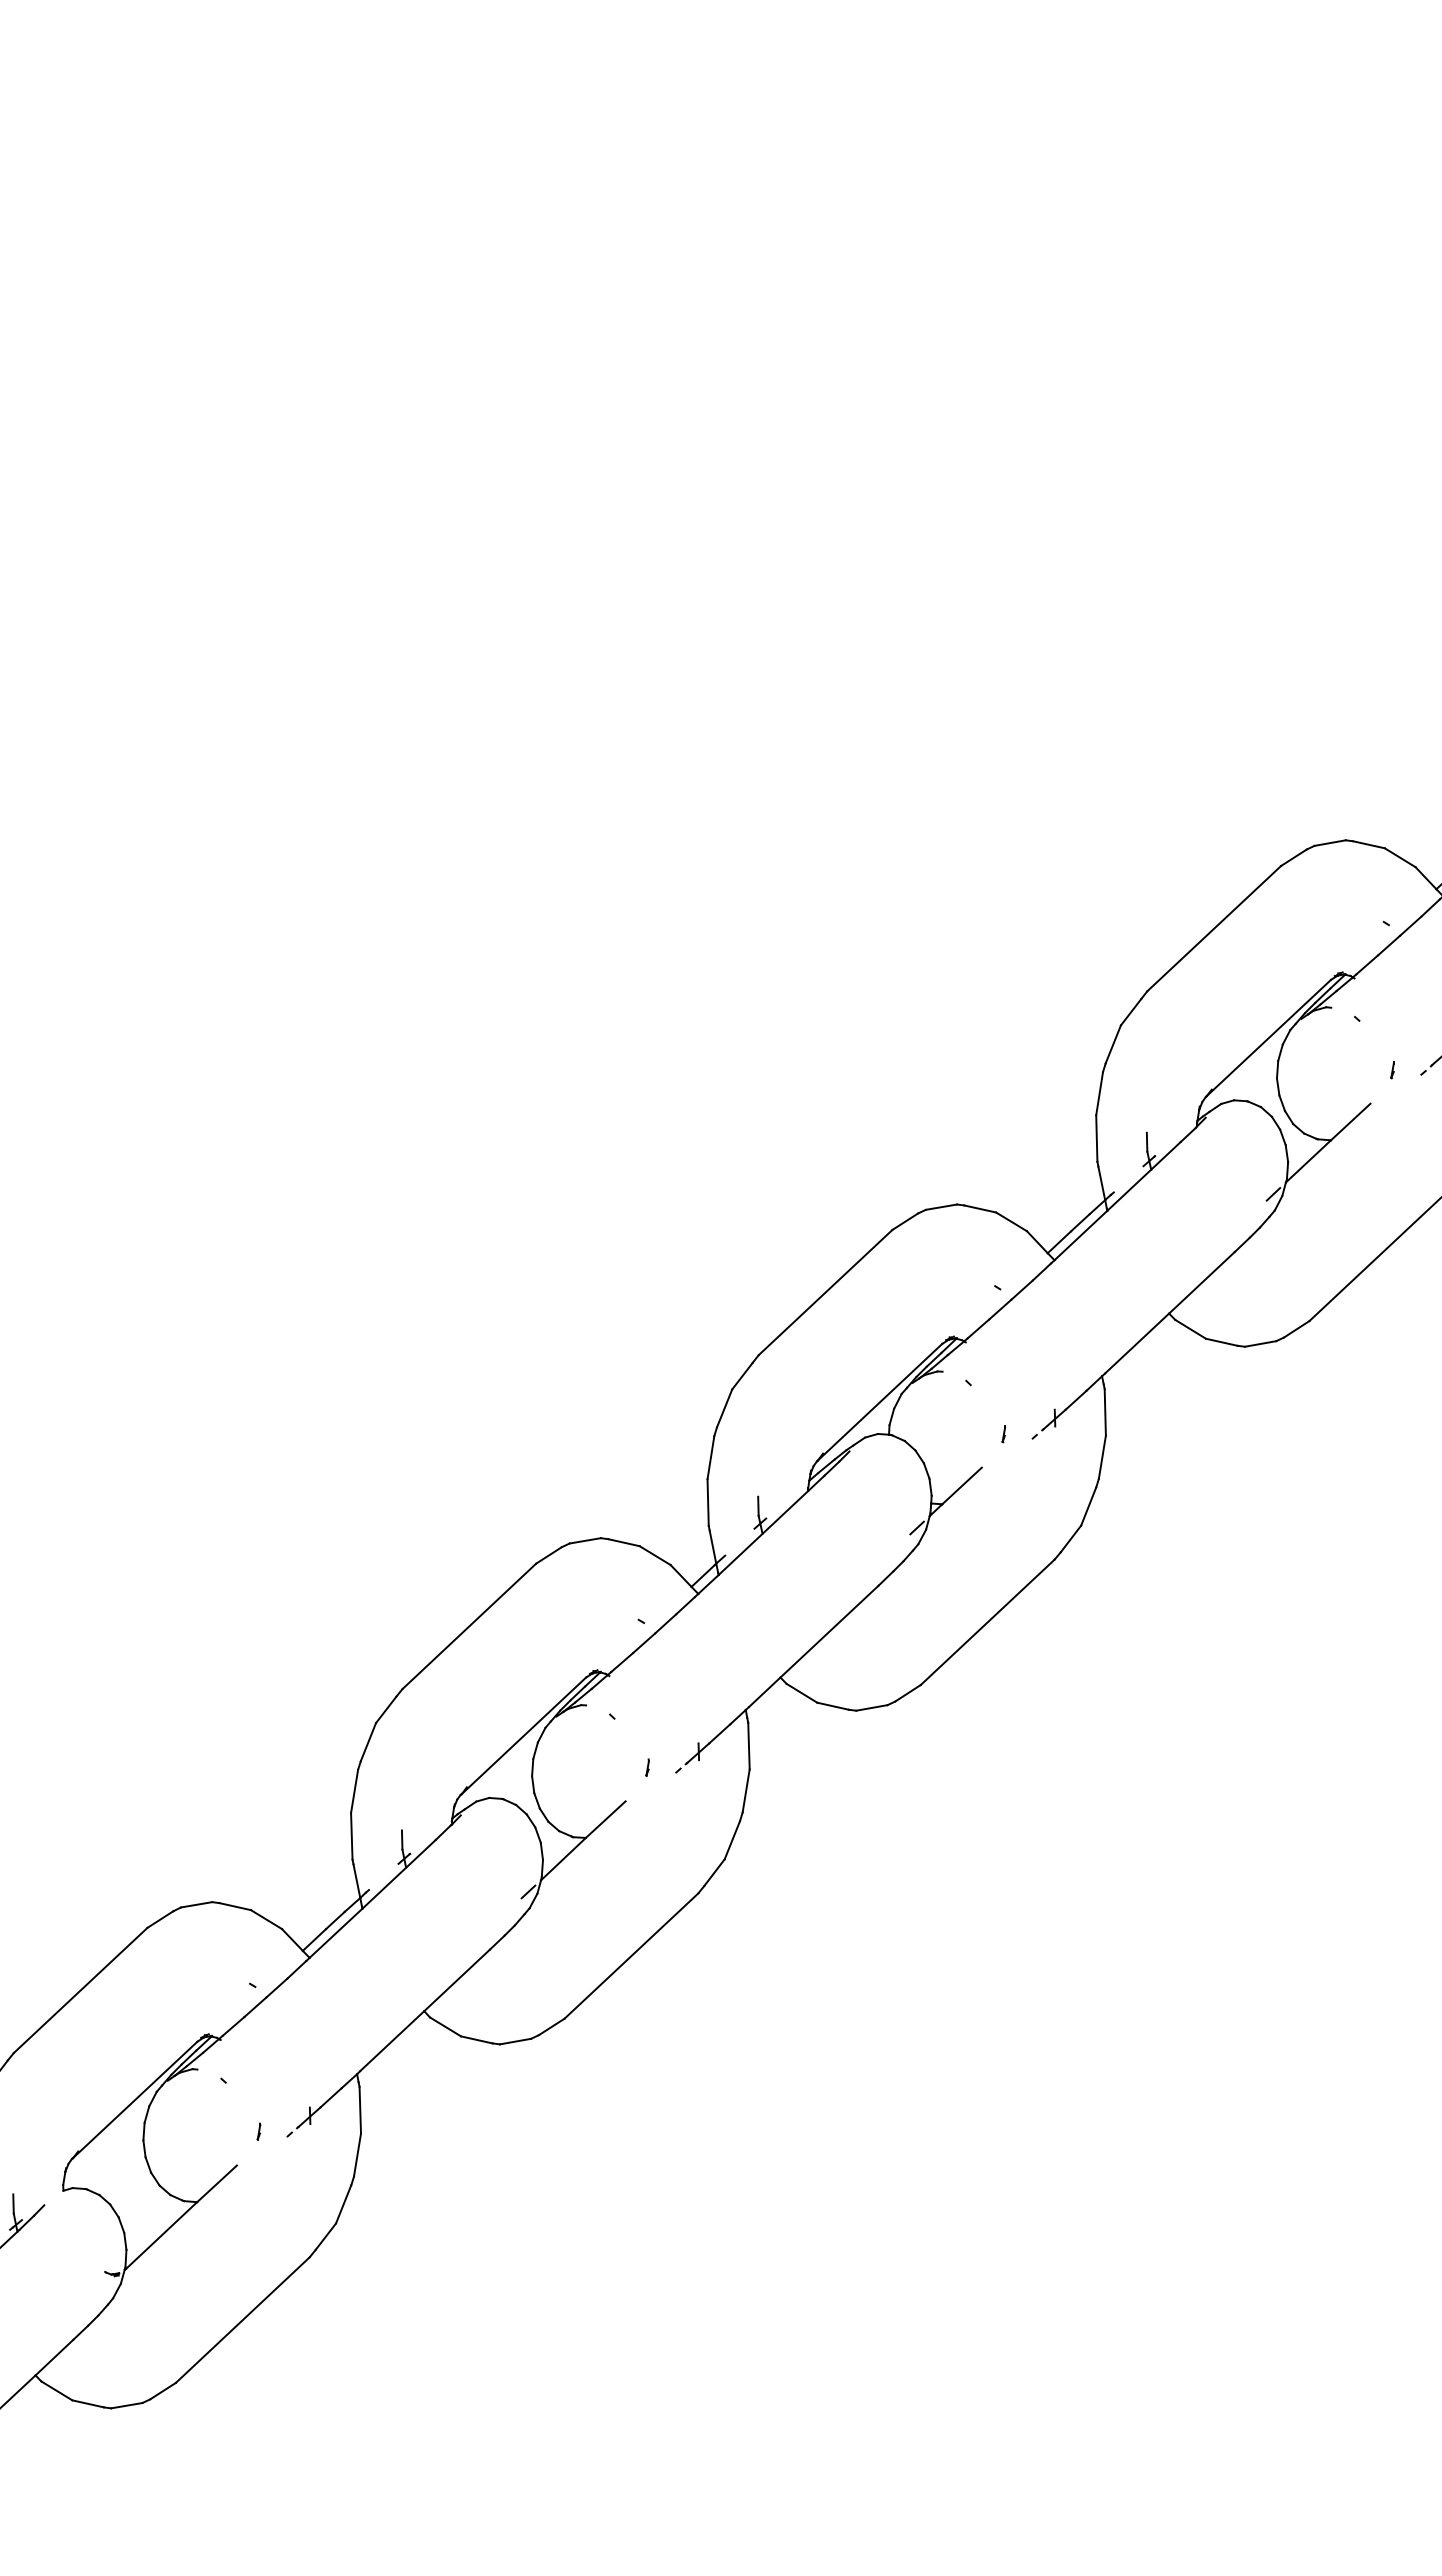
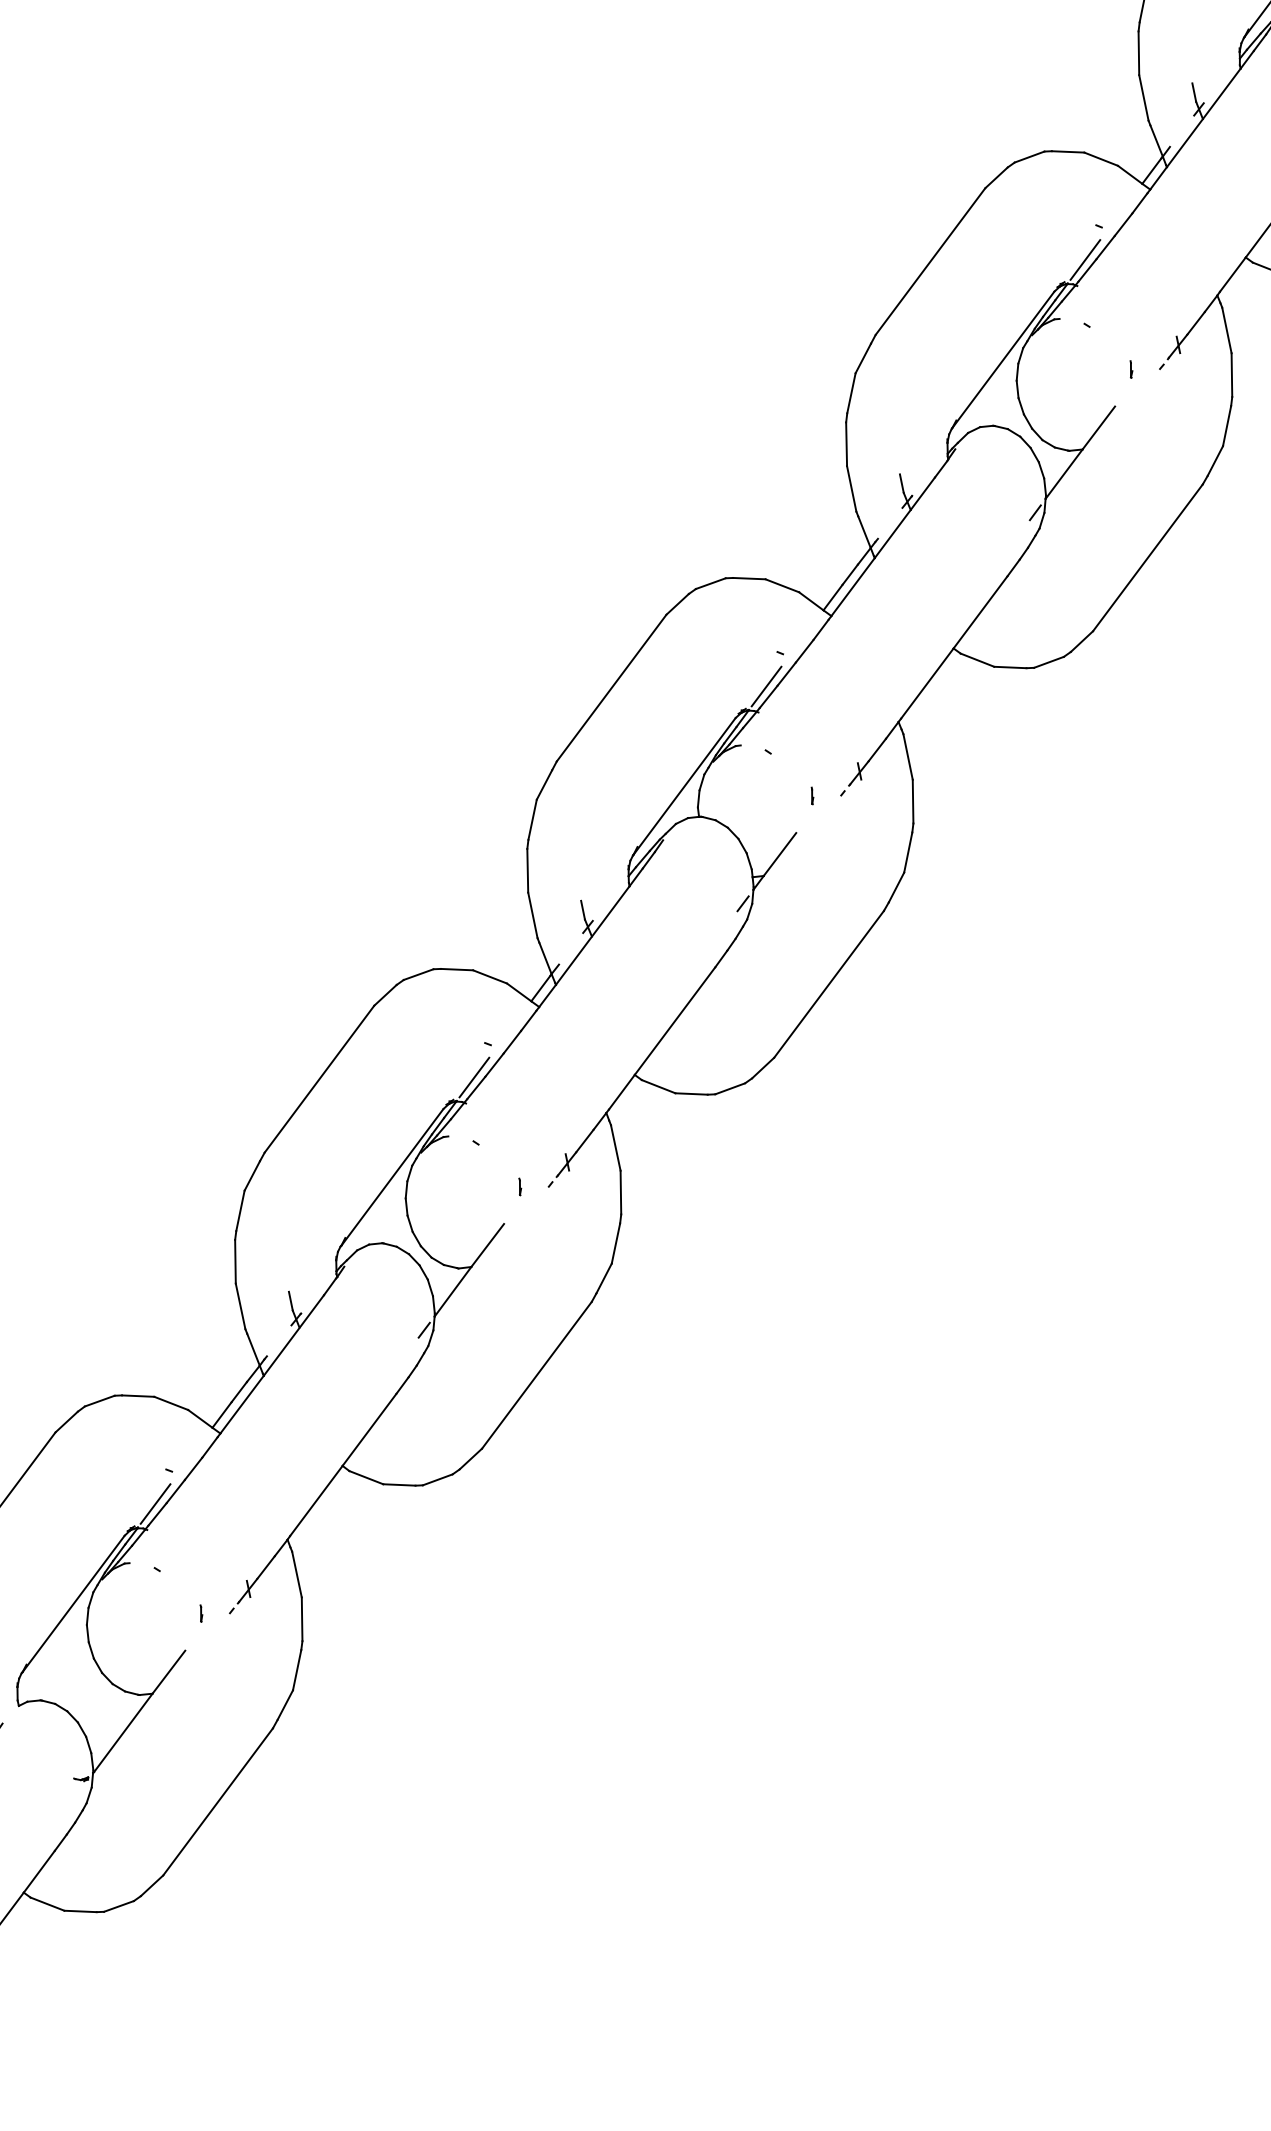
line: (1366, 954) -> (1084, 260), added
line: (978, 1318) -> (766, 686), added
line: (622, 1651) -> (474, 1077), added
line: (233, 2015) -> (155, 1503), added

